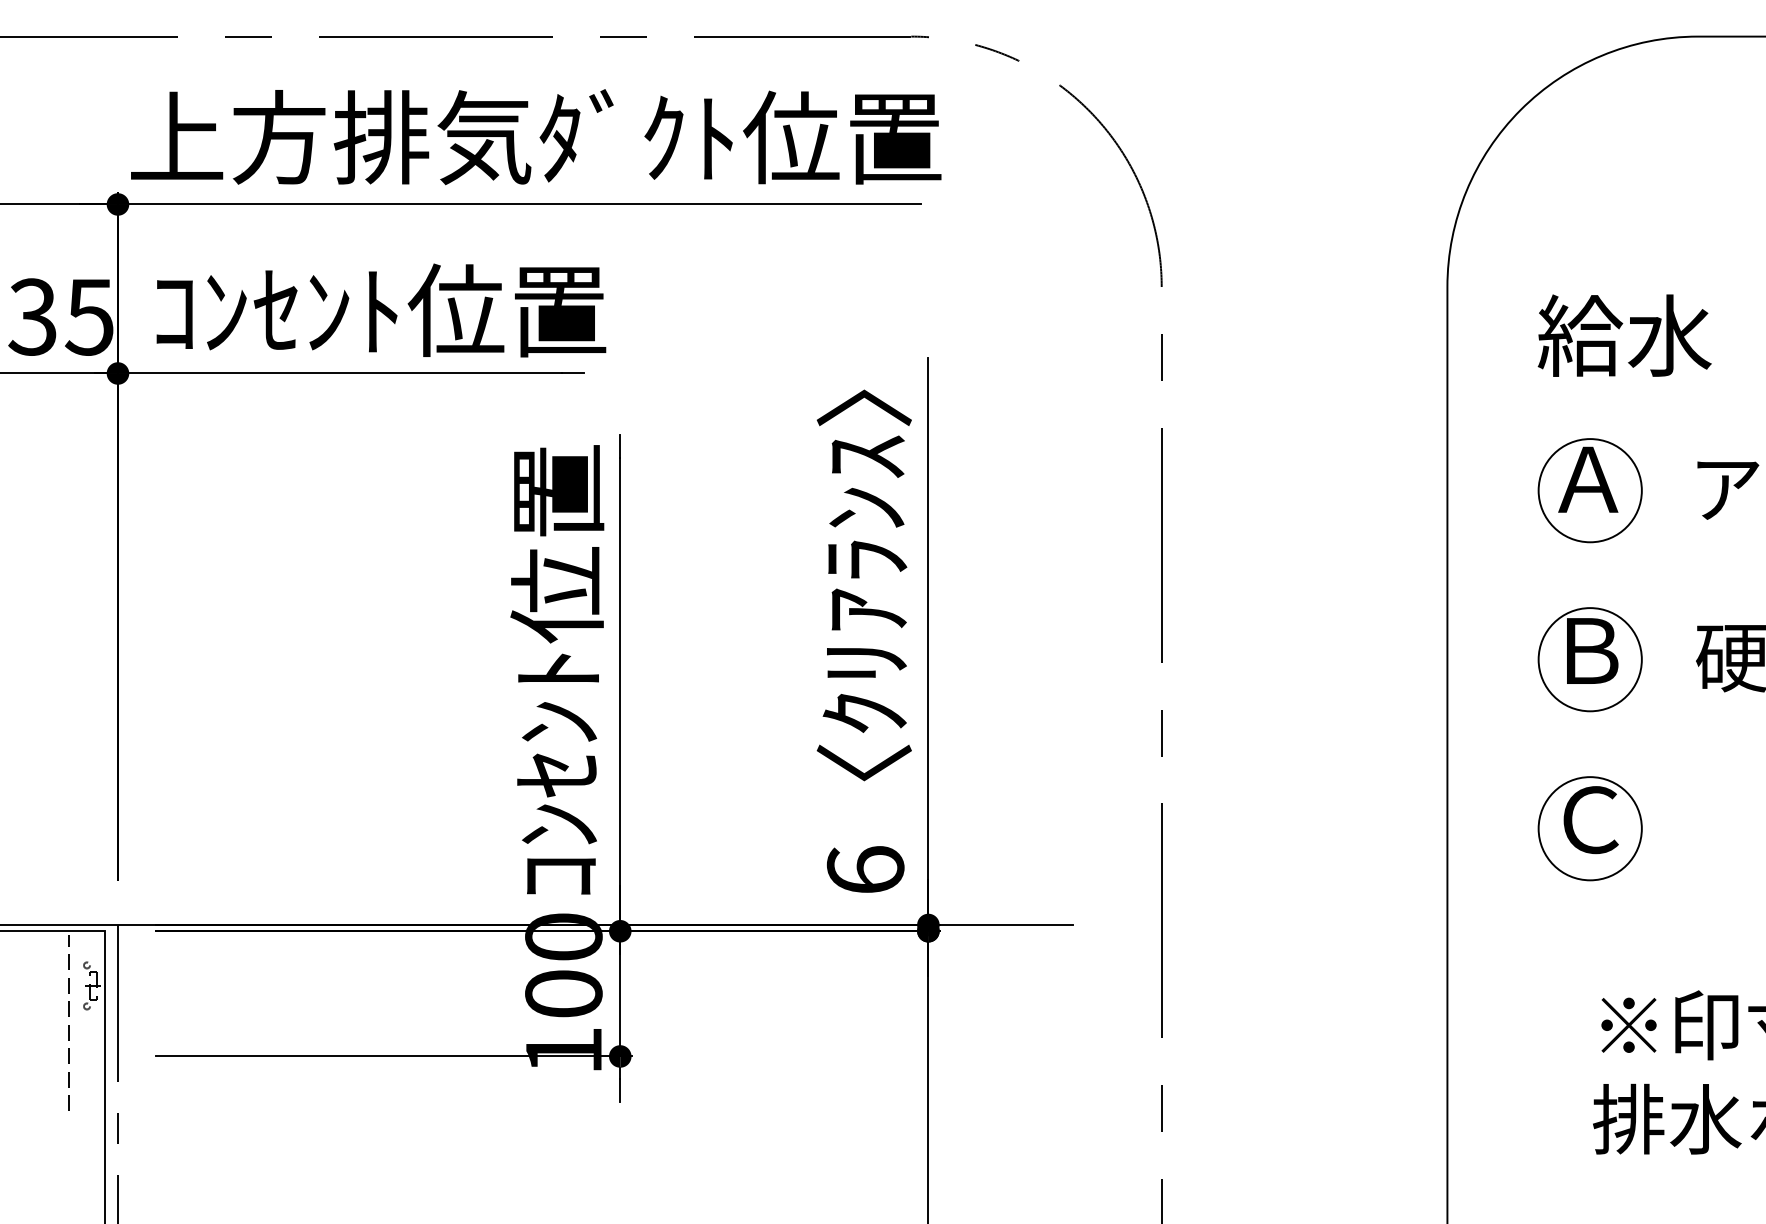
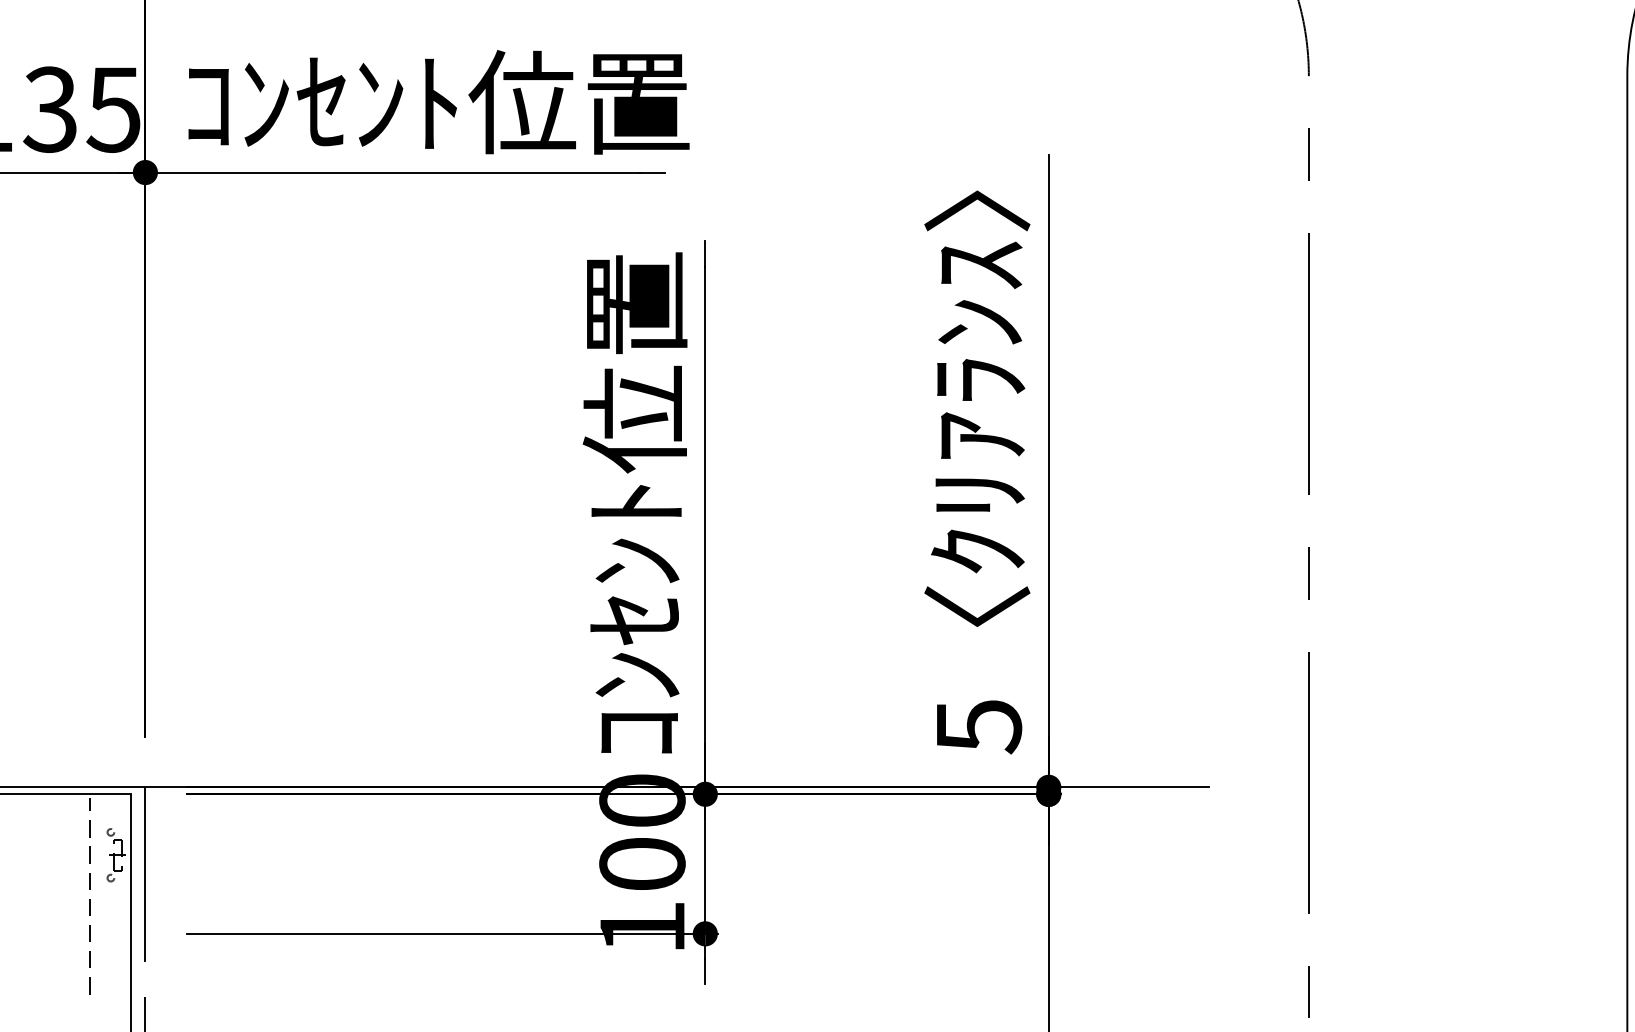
text: (865, 870) -> (978, 726), 6 -> 5

